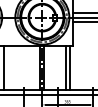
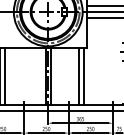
line: (8, 68) -> (5, 76), added

